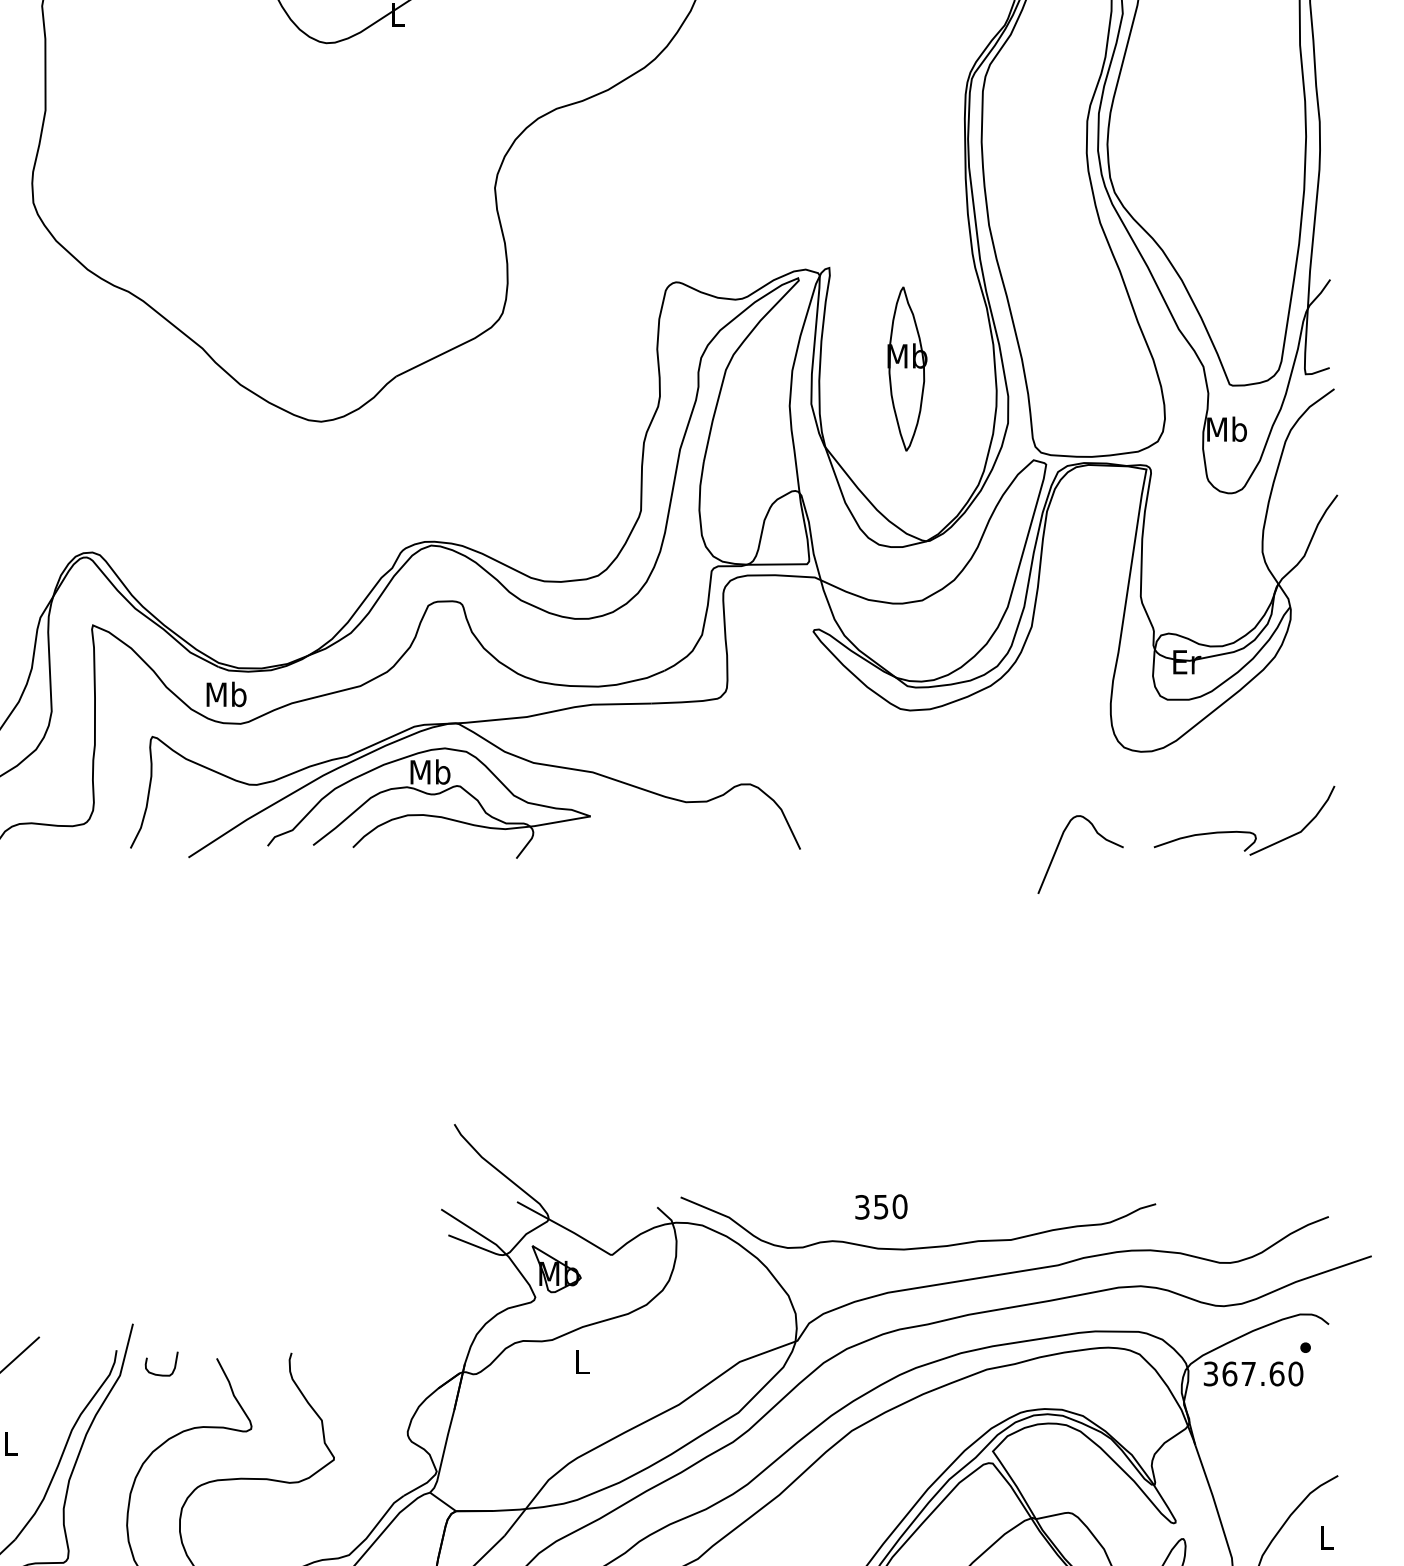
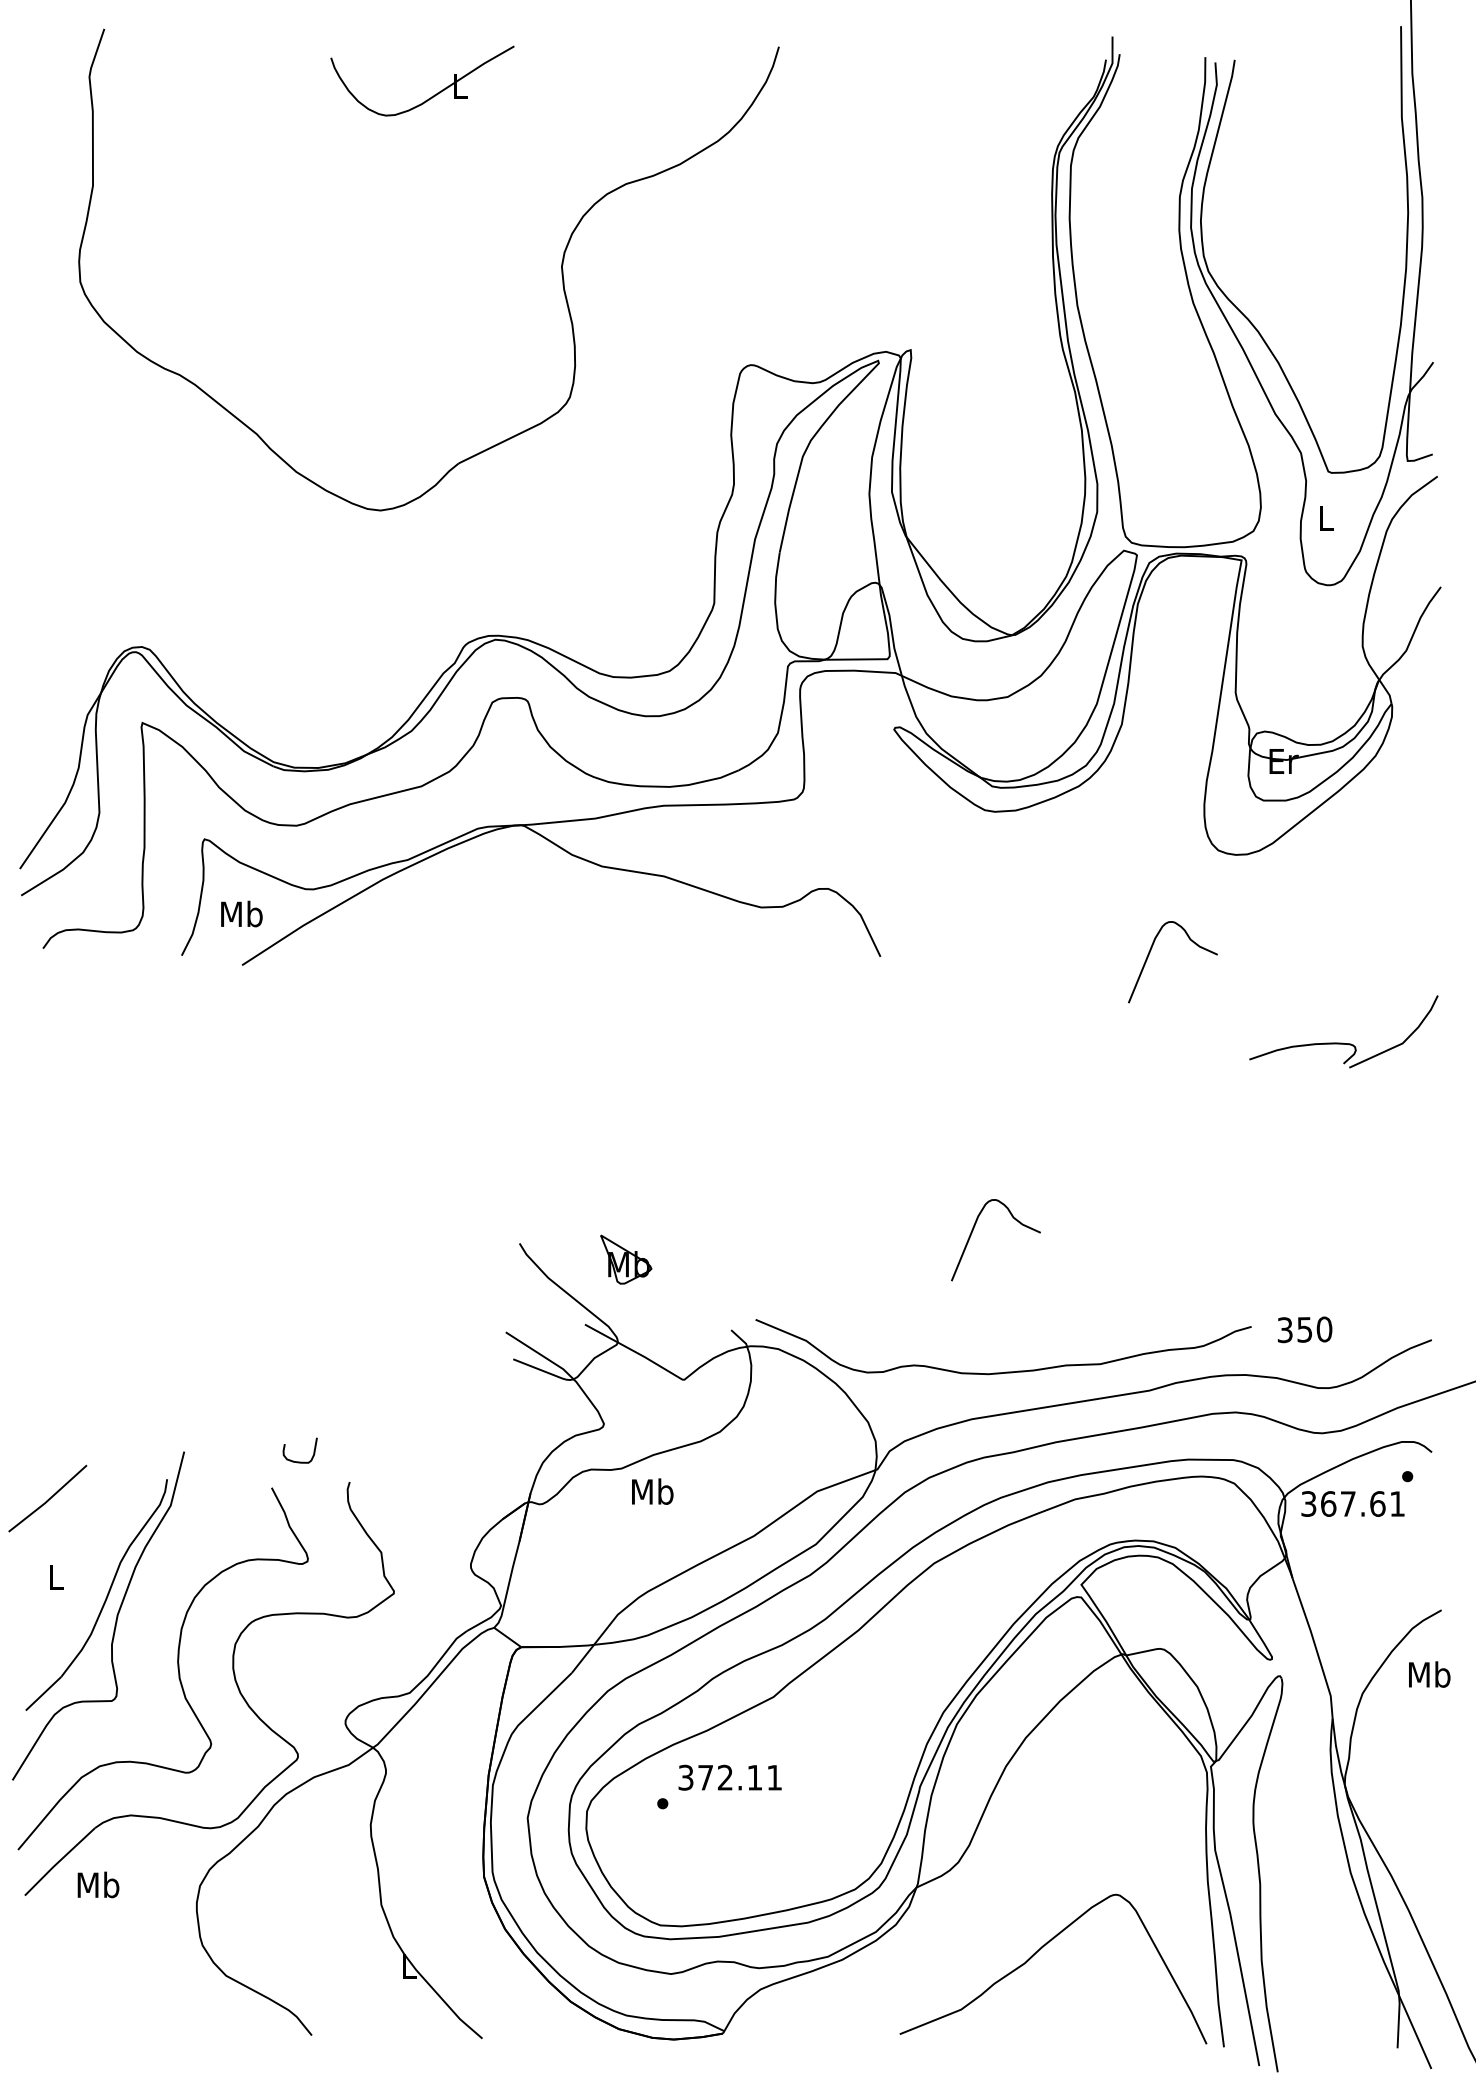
part: (907, 368) -> (992, 455), removed
text: (1226, 429) -> (1325, 518), Mb -> L
text: (226, 693) -> (241, 913), moved
part: (430, 795) -> (494, 900), removed
part: (1244, 830) -> (1343, 1042), moved
curve: (888, 1114) -> (972, 1233), added
text: (880, 1206) -> (1304, 1329), moved
part: (556, 1269) -> (626, 1259), moved
text: (581, 1361) -> (652, 1491), L -> Mb
text: (1295, 1373) -> (1397, 1503), 367.60 -> 367.61
curve: (161, 1374) -> (299, 1461), moved
text: (1326, 1537) -> (1429, 1674), L -> Mb

